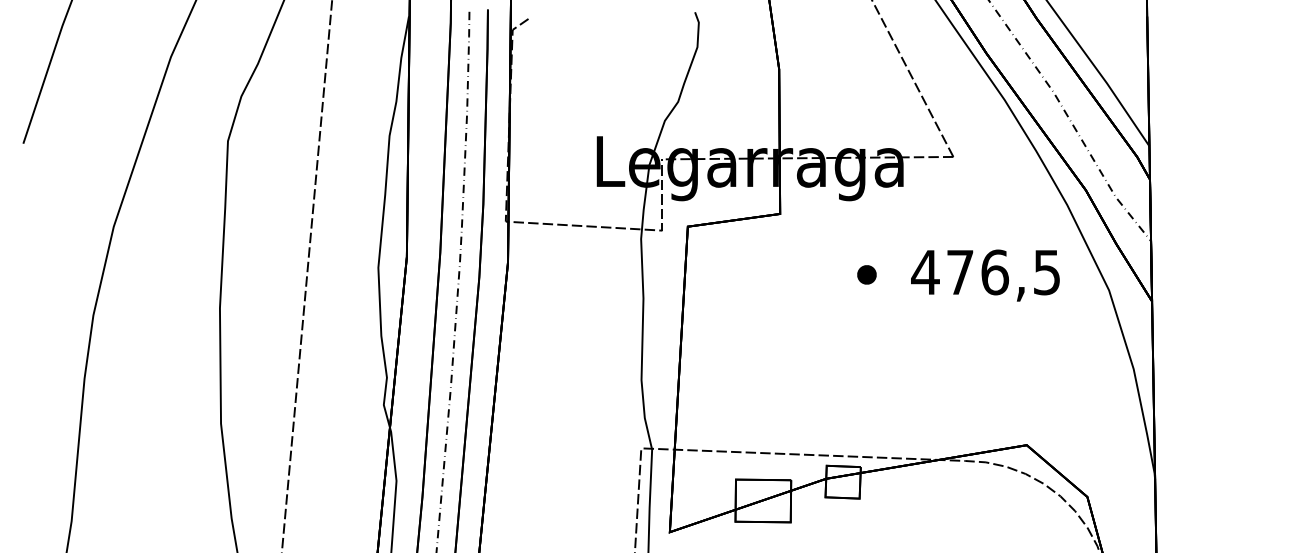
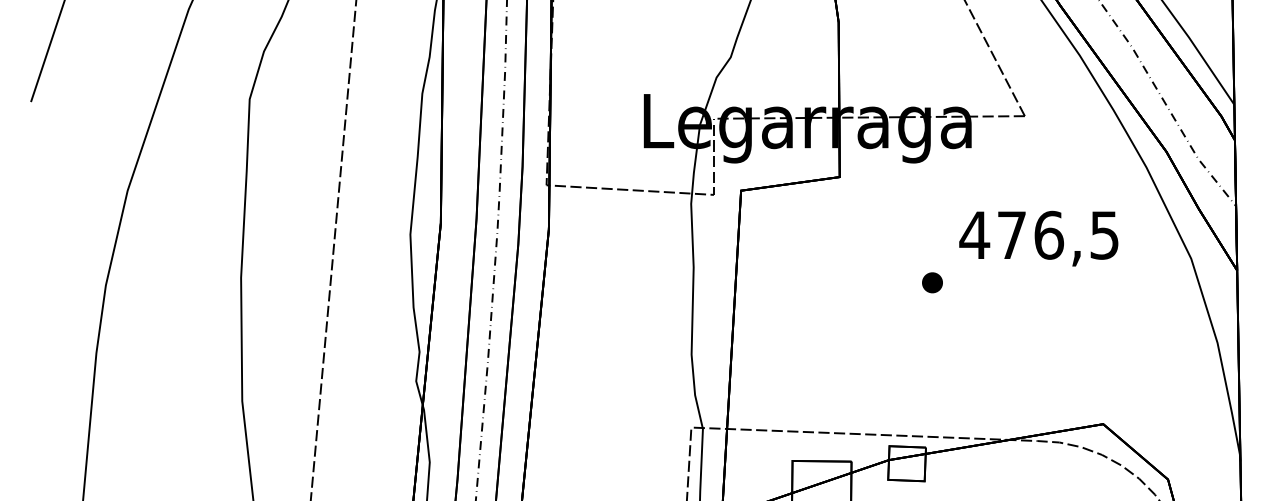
part: (866, 274) -> (932, 282), moved
text: (985, 275) -> (1038, 238), moved

